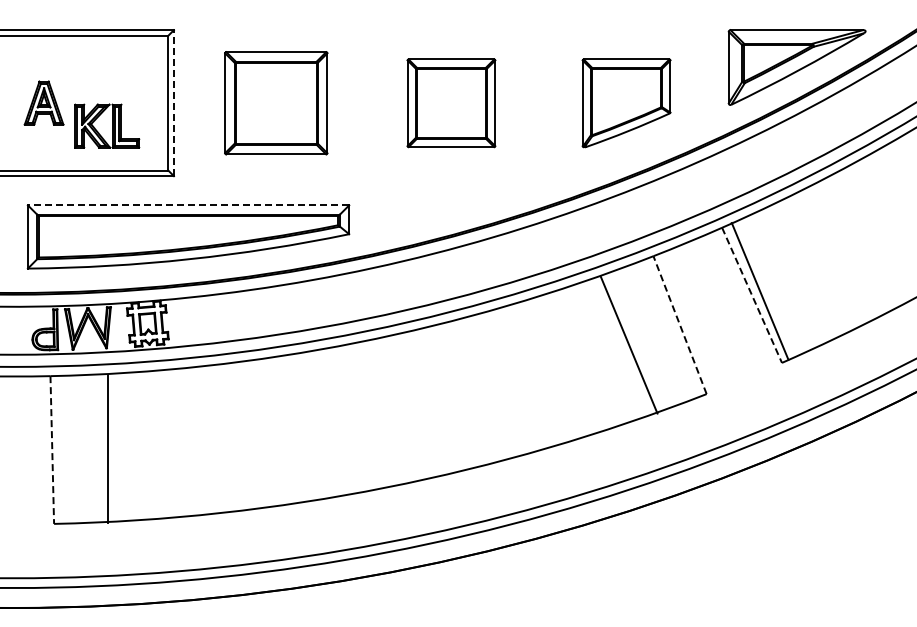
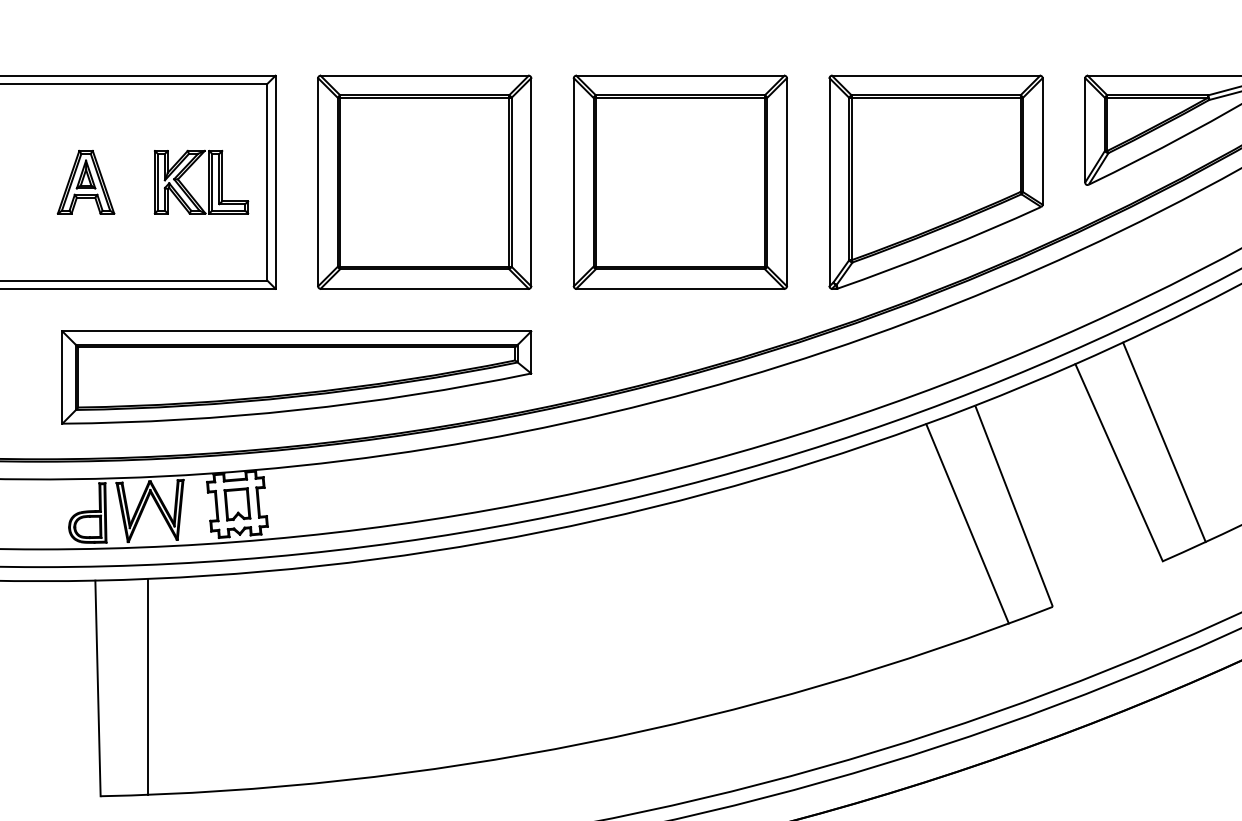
line: (173, 102) -> (274, 181), dashed -> solid
part: (276, 103) -> (425, 182), size x1.43
part: (451, 103) -> (680, 182), size x1.67
part: (626, 103) -> (935, 182), size x1.67
part: (107, 125) -> (201, 181), moved
line: (188, 205) -> (296, 331), dashed -> solid
line: (759, 291) -> (1163, 442), moved
line: (752, 295) -> (1119, 462), dashed -> solid
line: (679, 324) -> (1013, 505), dashed -> solid
line: (628, 344) -> (966, 522), moved
line: (108, 448) -> (147, 686), moved
line: (52, 450) -> (98, 689), dashed -> solid

